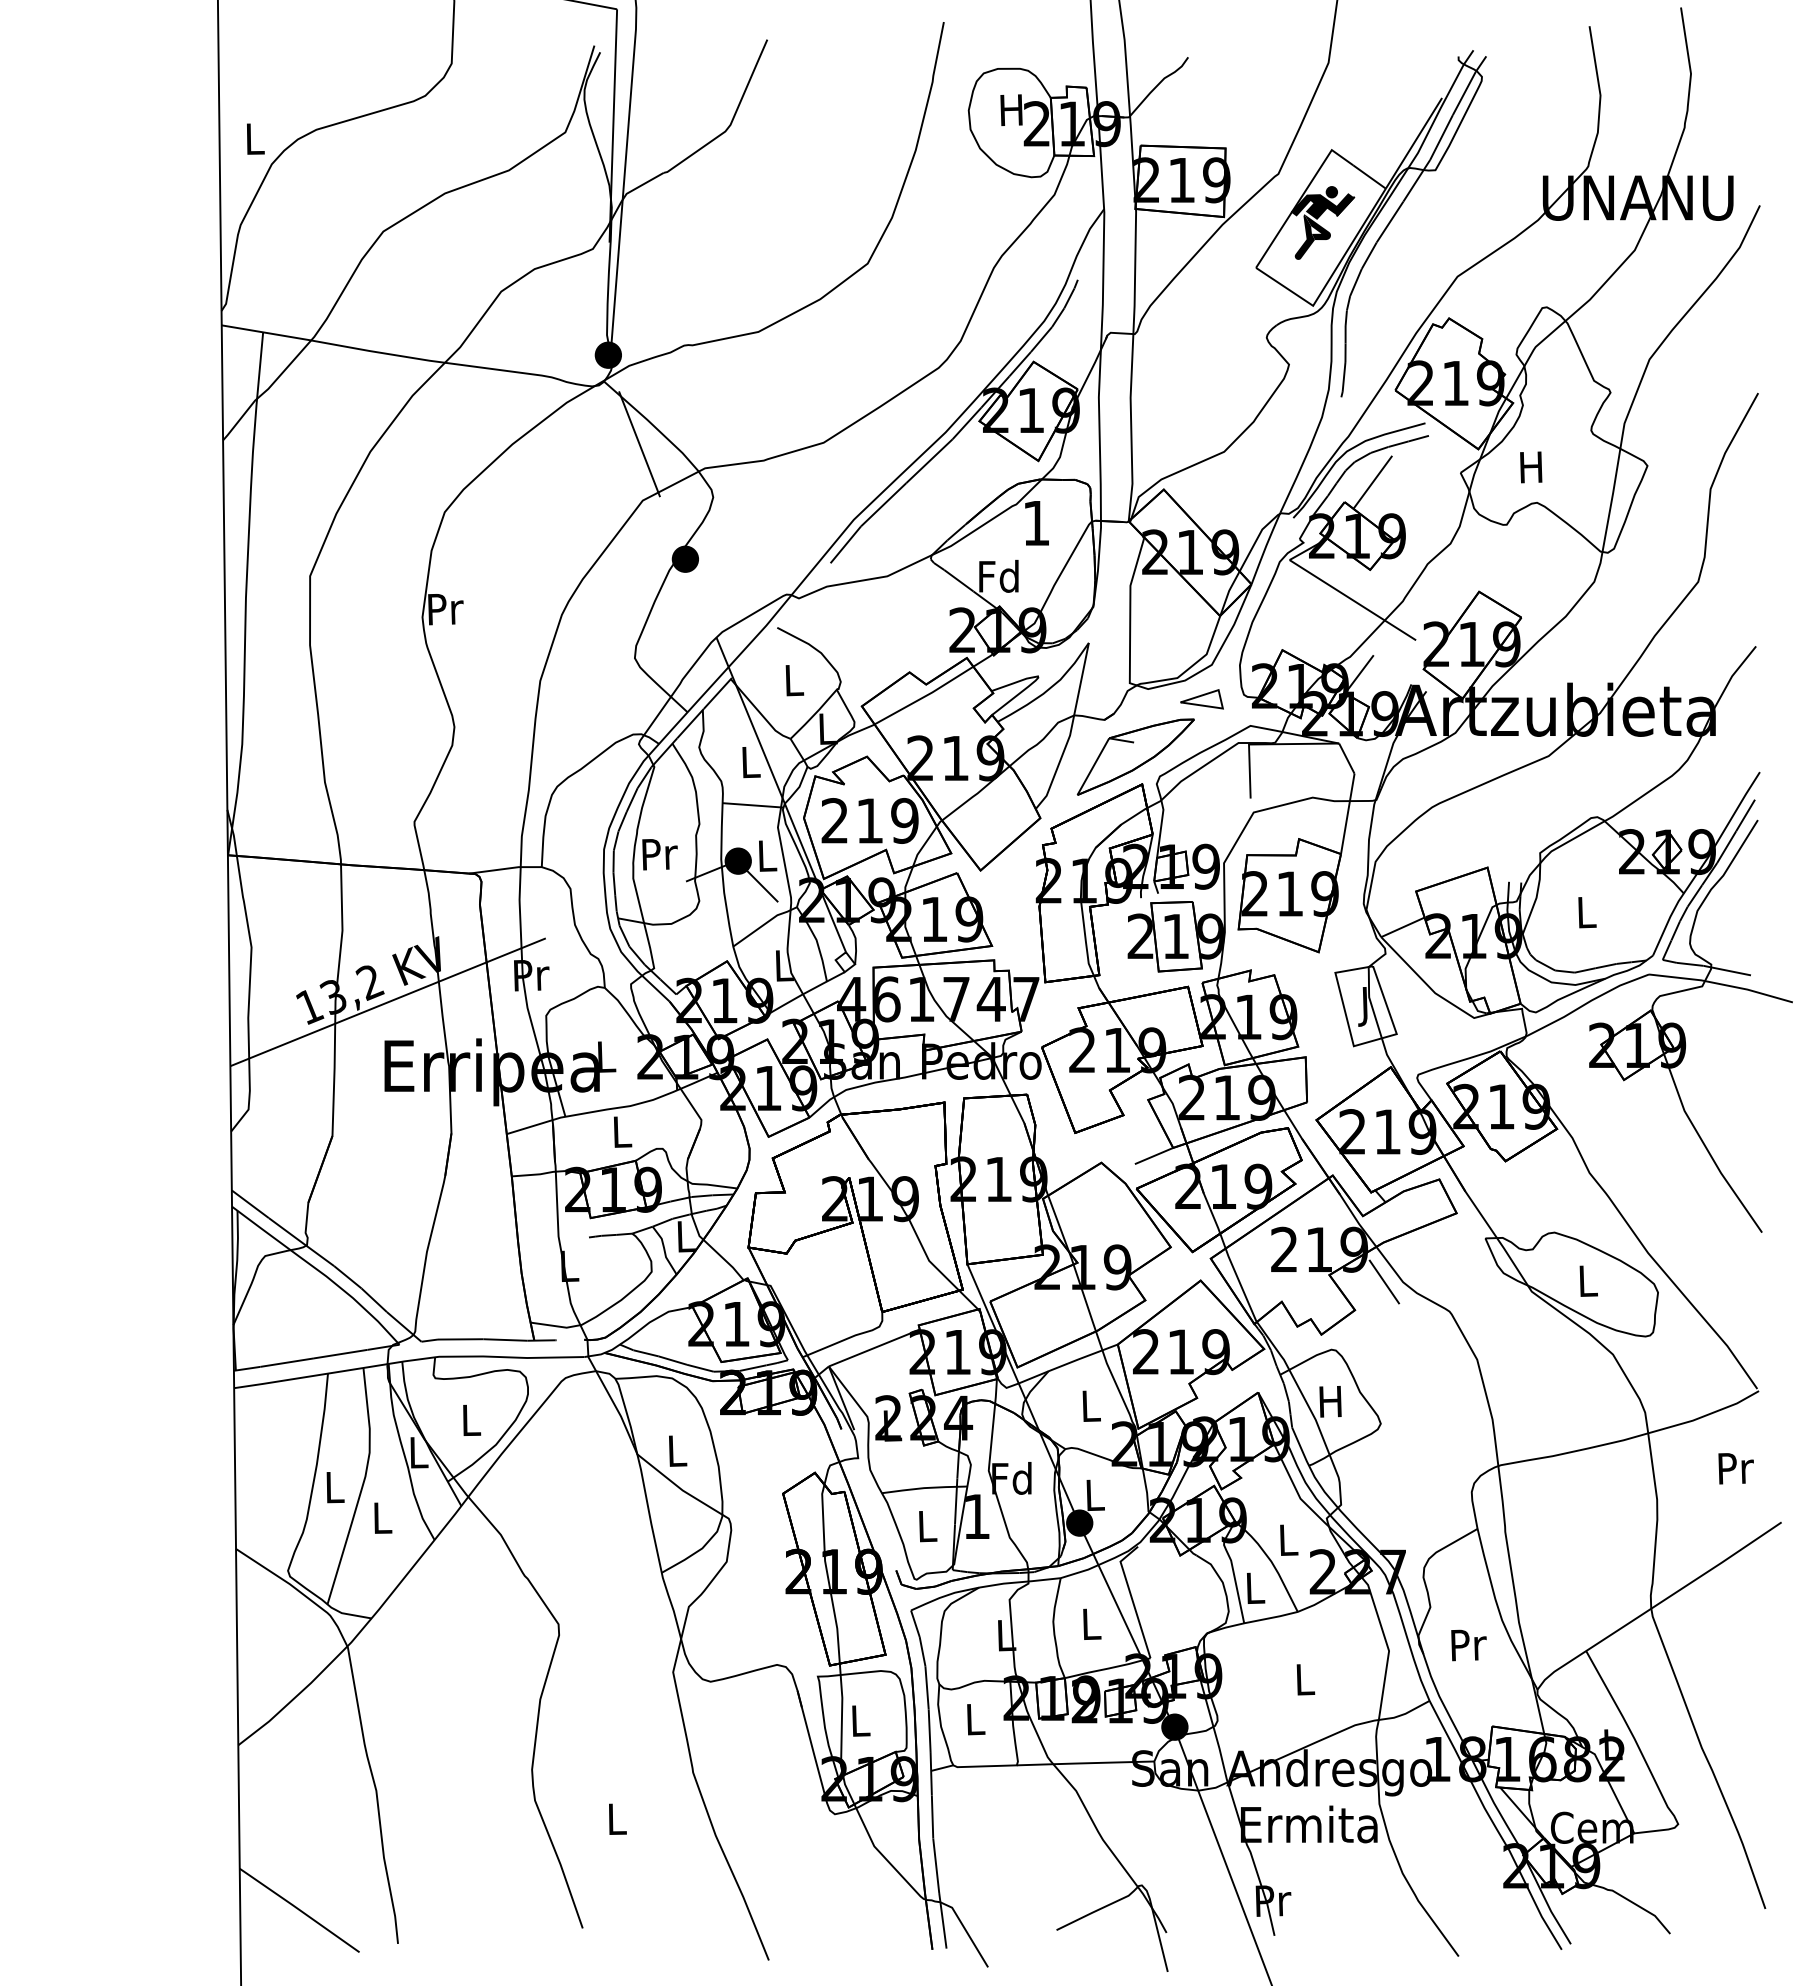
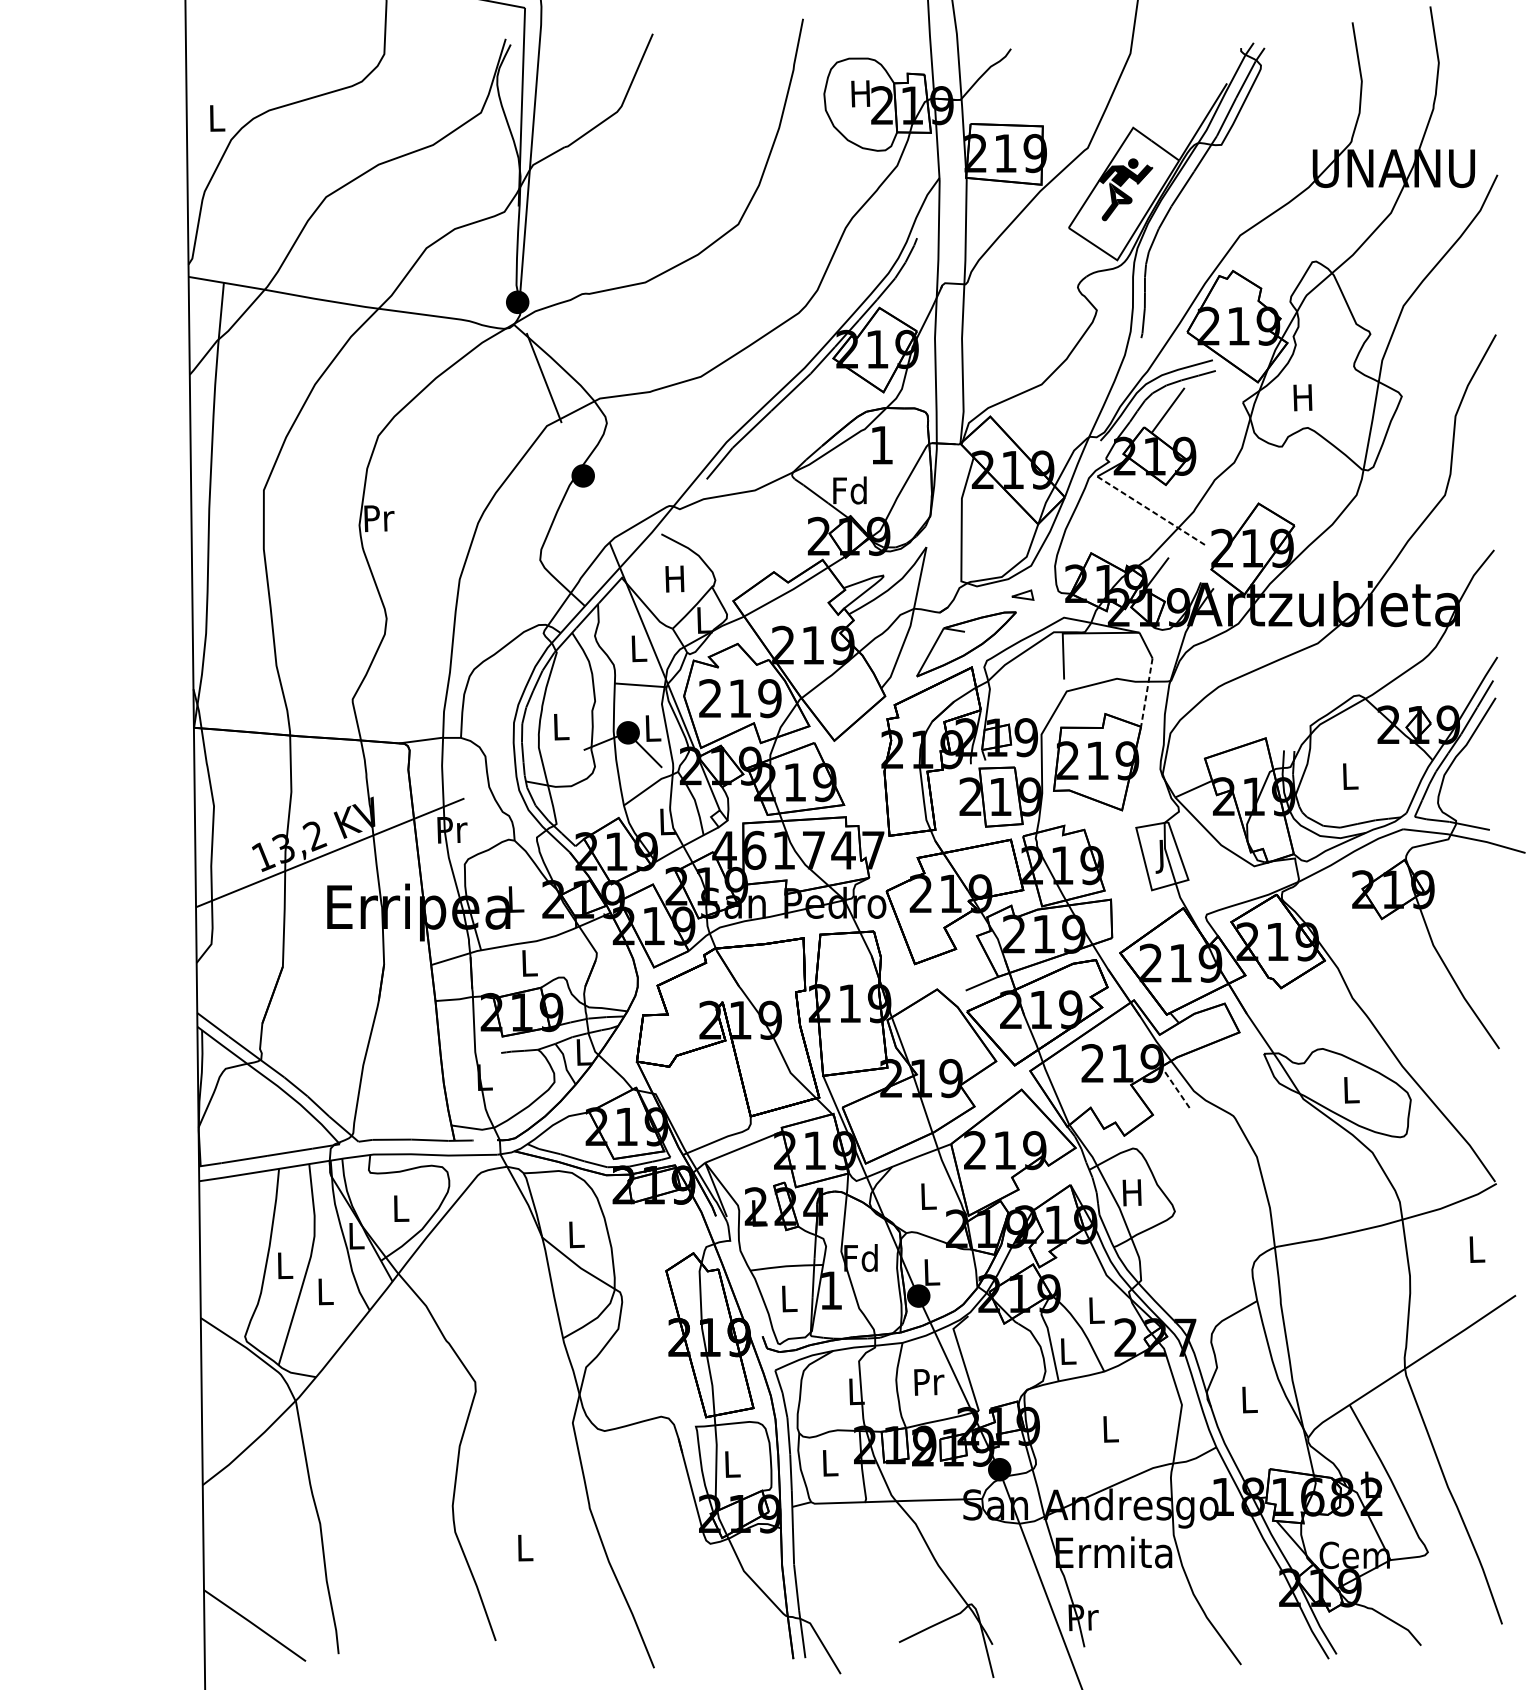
line: (1352, 600) -> (1150, 511), solid -> dashed
text: (793, 680) -> (675, 579), L -> H
part: (1201, 699) -> (1022, 595), size x0.6
line: (1347, 813) -> (1146, 692), solid -> dashed
text: (659, 854) -> (561, 727), Pr -> L
line: (1384, 1282) -> (1178, 1091), solid -> dashed
text: (1735, 1468) -> (1476, 1249), Pr -> L
text: (1091, 1624) -> (928, 1382), L -> Pr
text: (1468, 1645) -> (1249, 1400), Pr -> L

